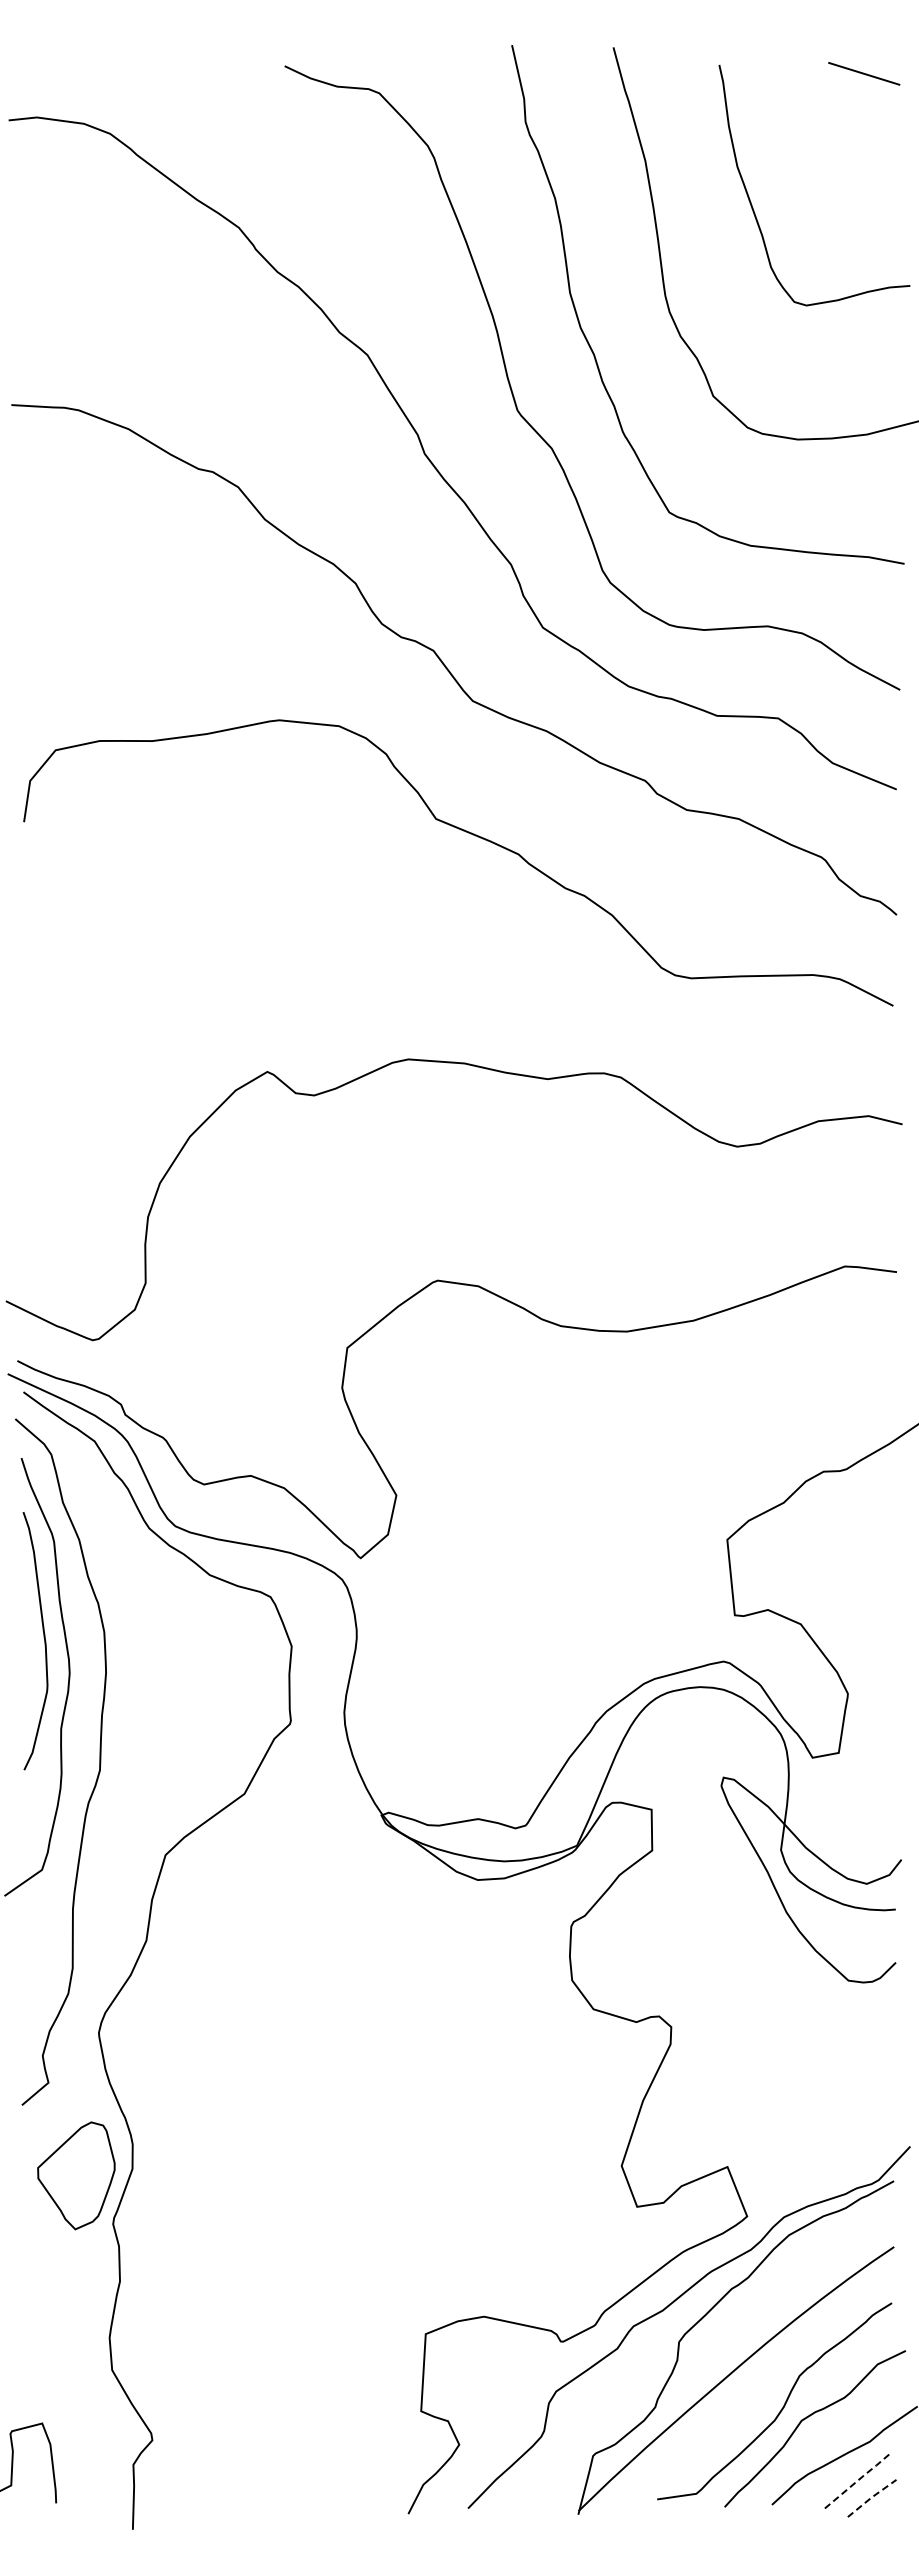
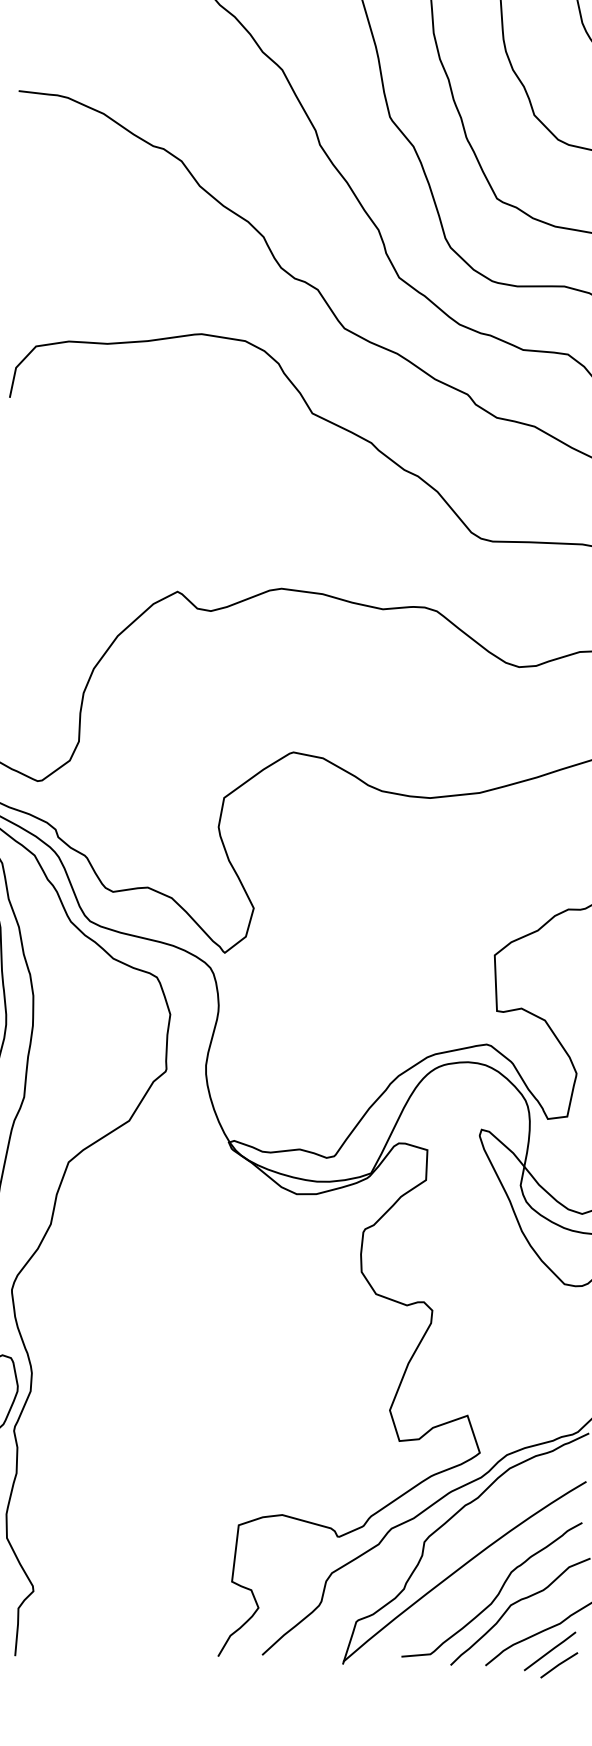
line: (859, 2479) -> (550, 1650), dashed -> solid
line: (871, 2497) -> (558, 1664), dashed -> solid

